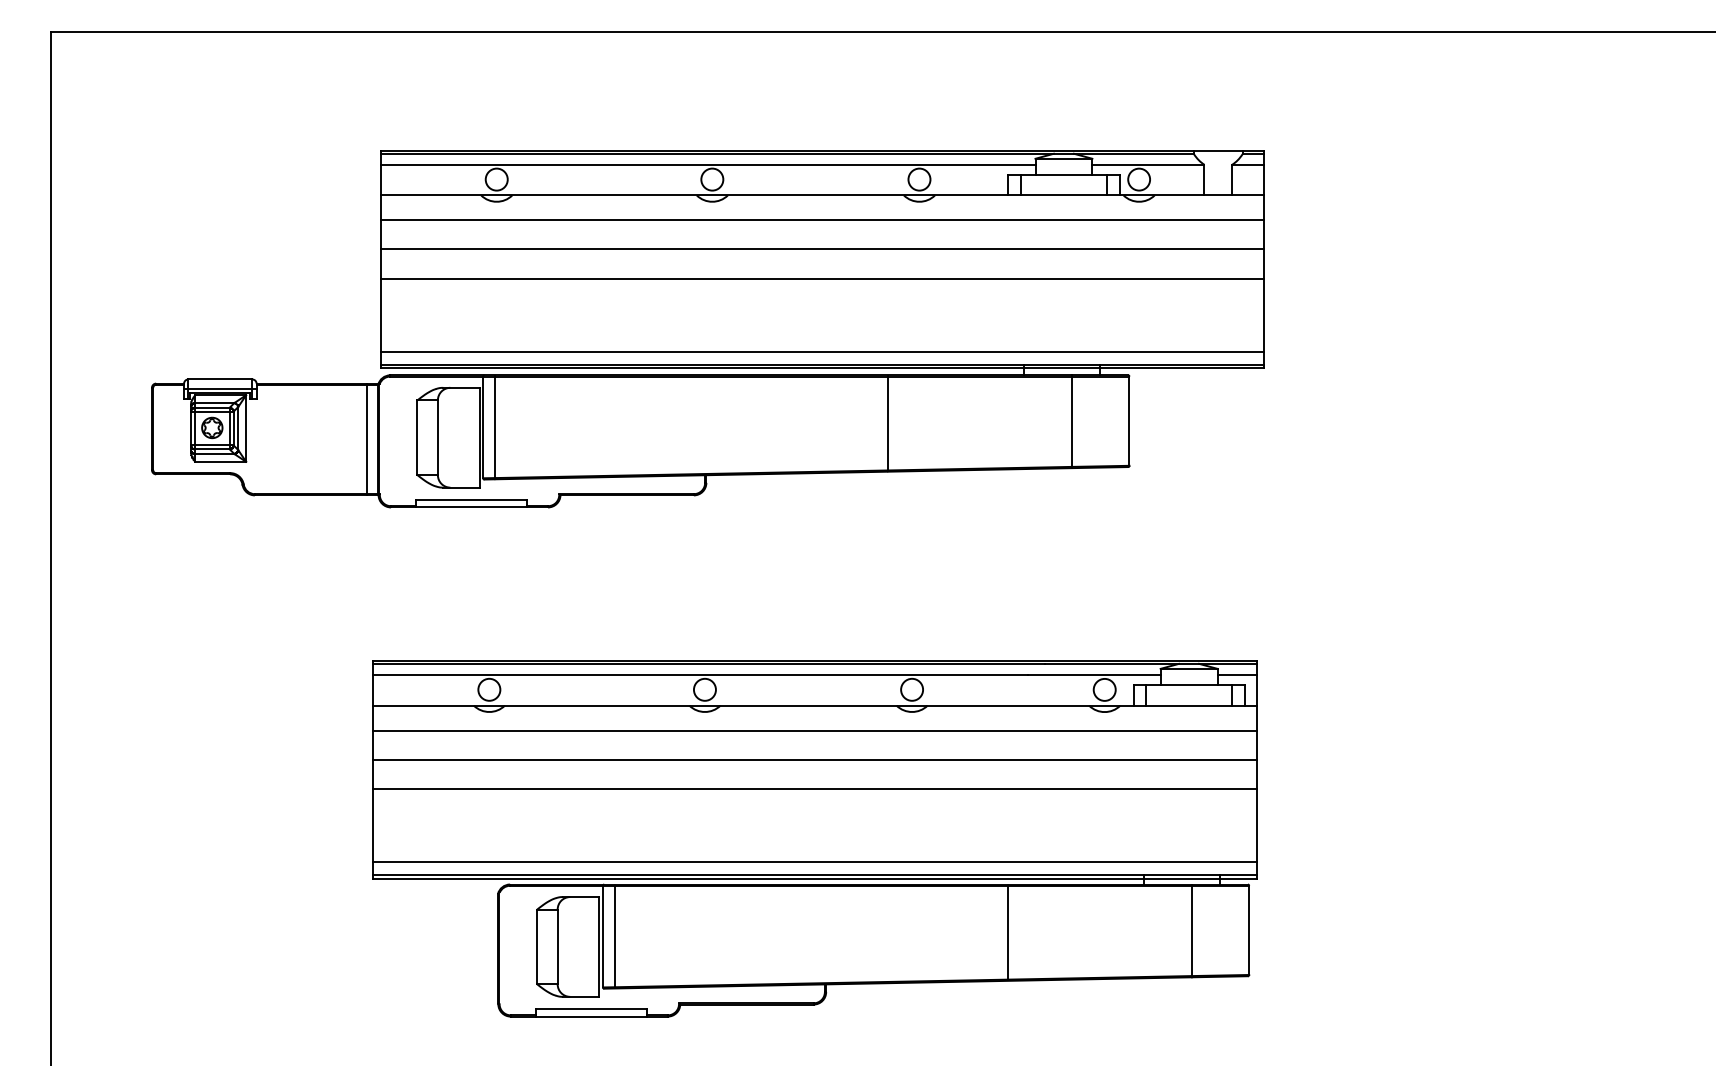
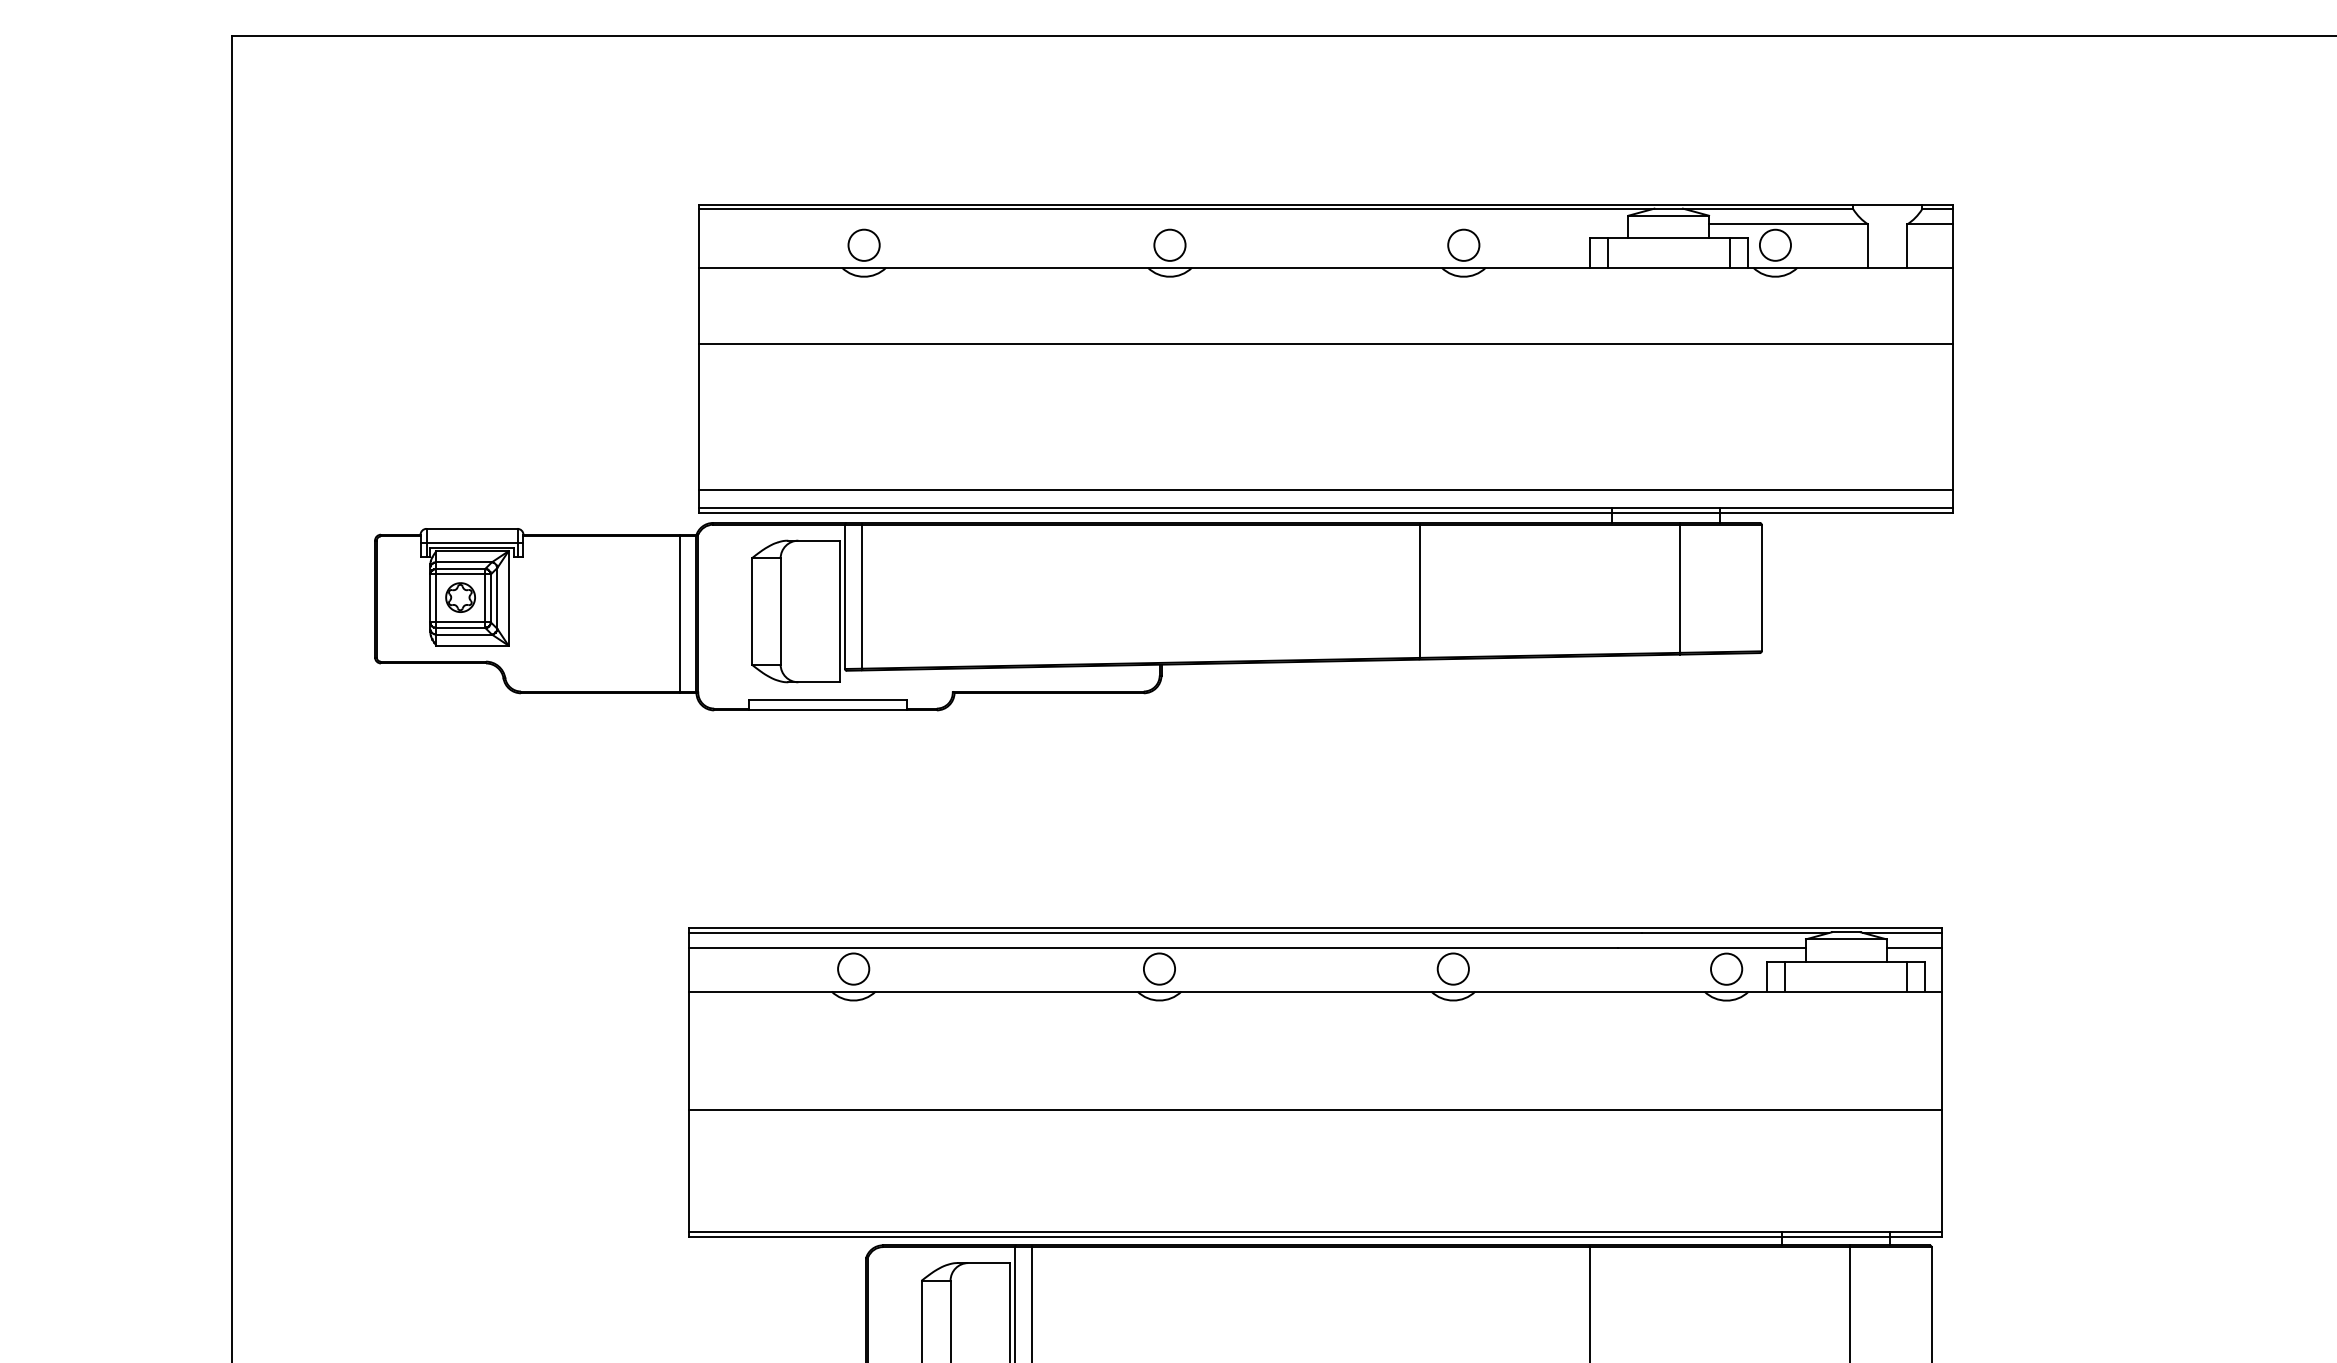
line: (707, 164) -> (1163, 223), removed
line: (822, 220) -> (1326, 303), removed
line: (822, 278) -> (1326, 385), removed
line: (814, 730) -> (1314, 1026), removed
line: (814, 759) -> (1314, 1067), removed
line: (814, 862) -> (1314, 1214), removed

